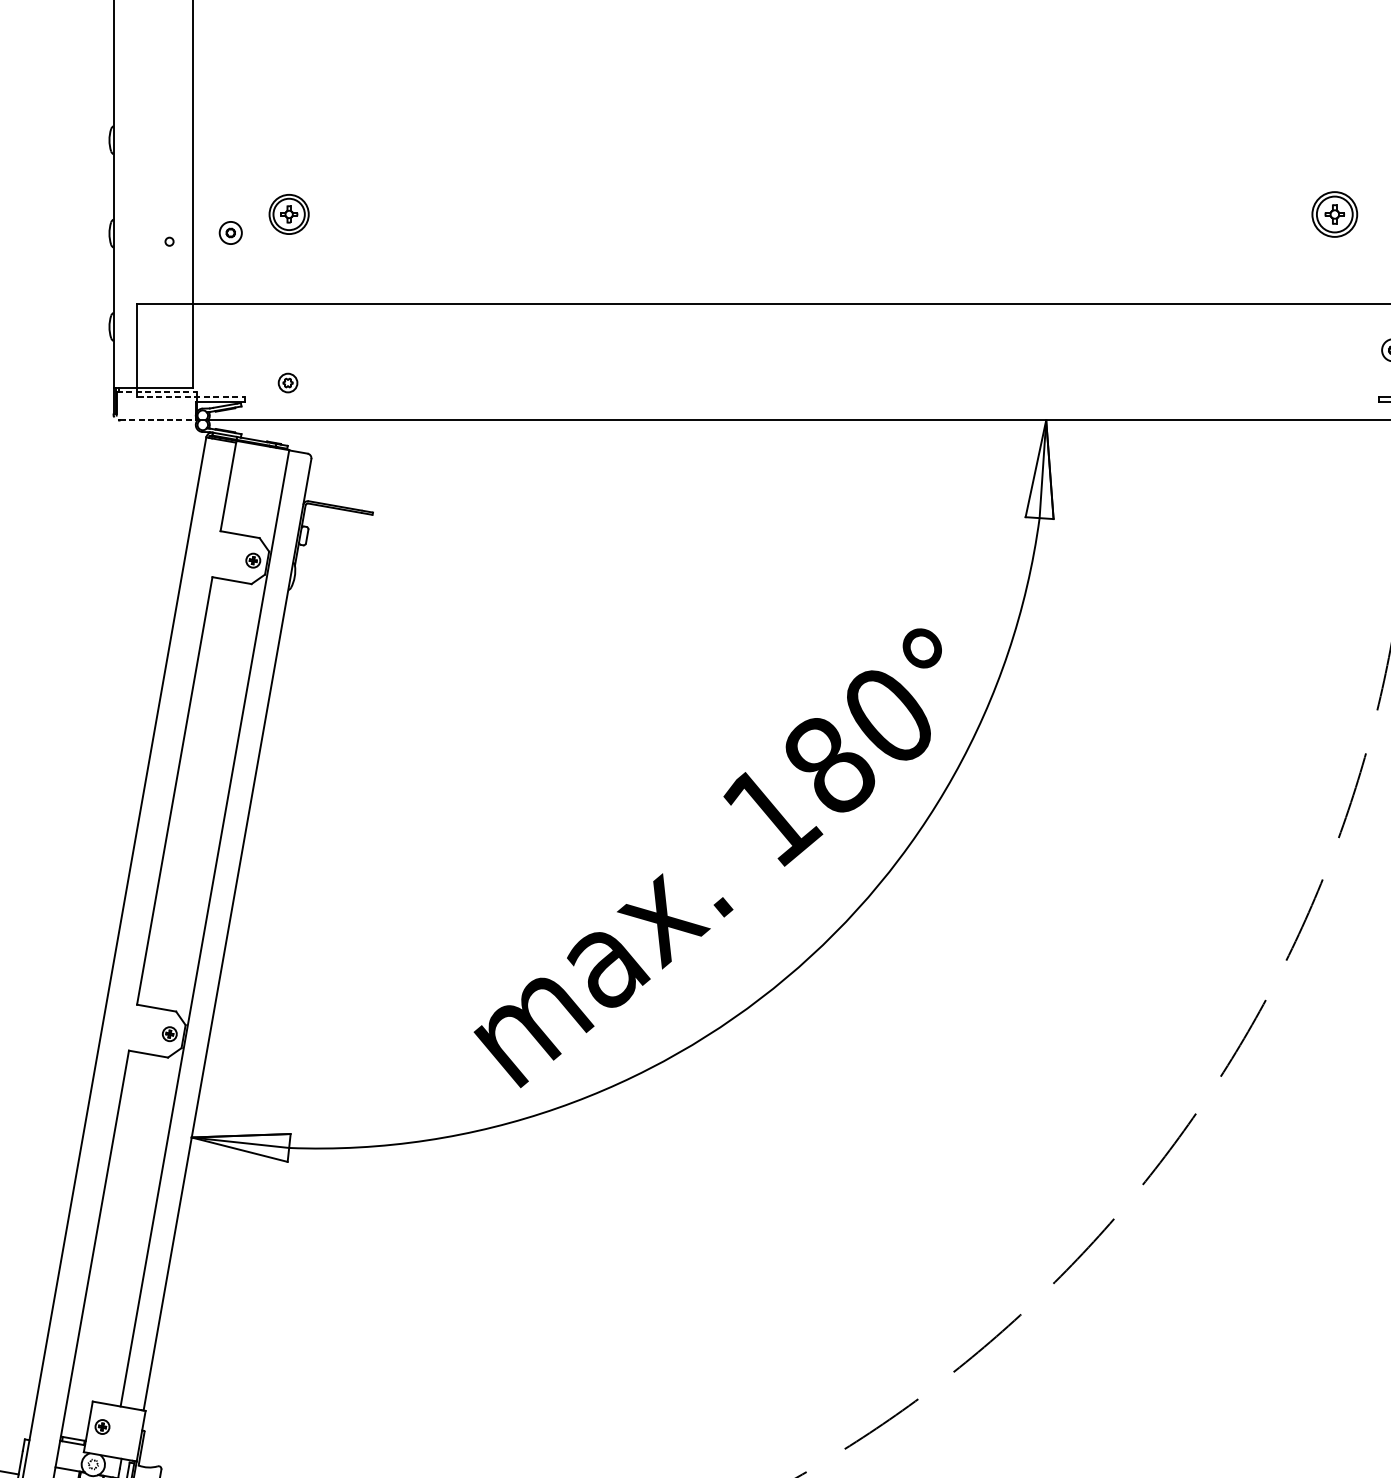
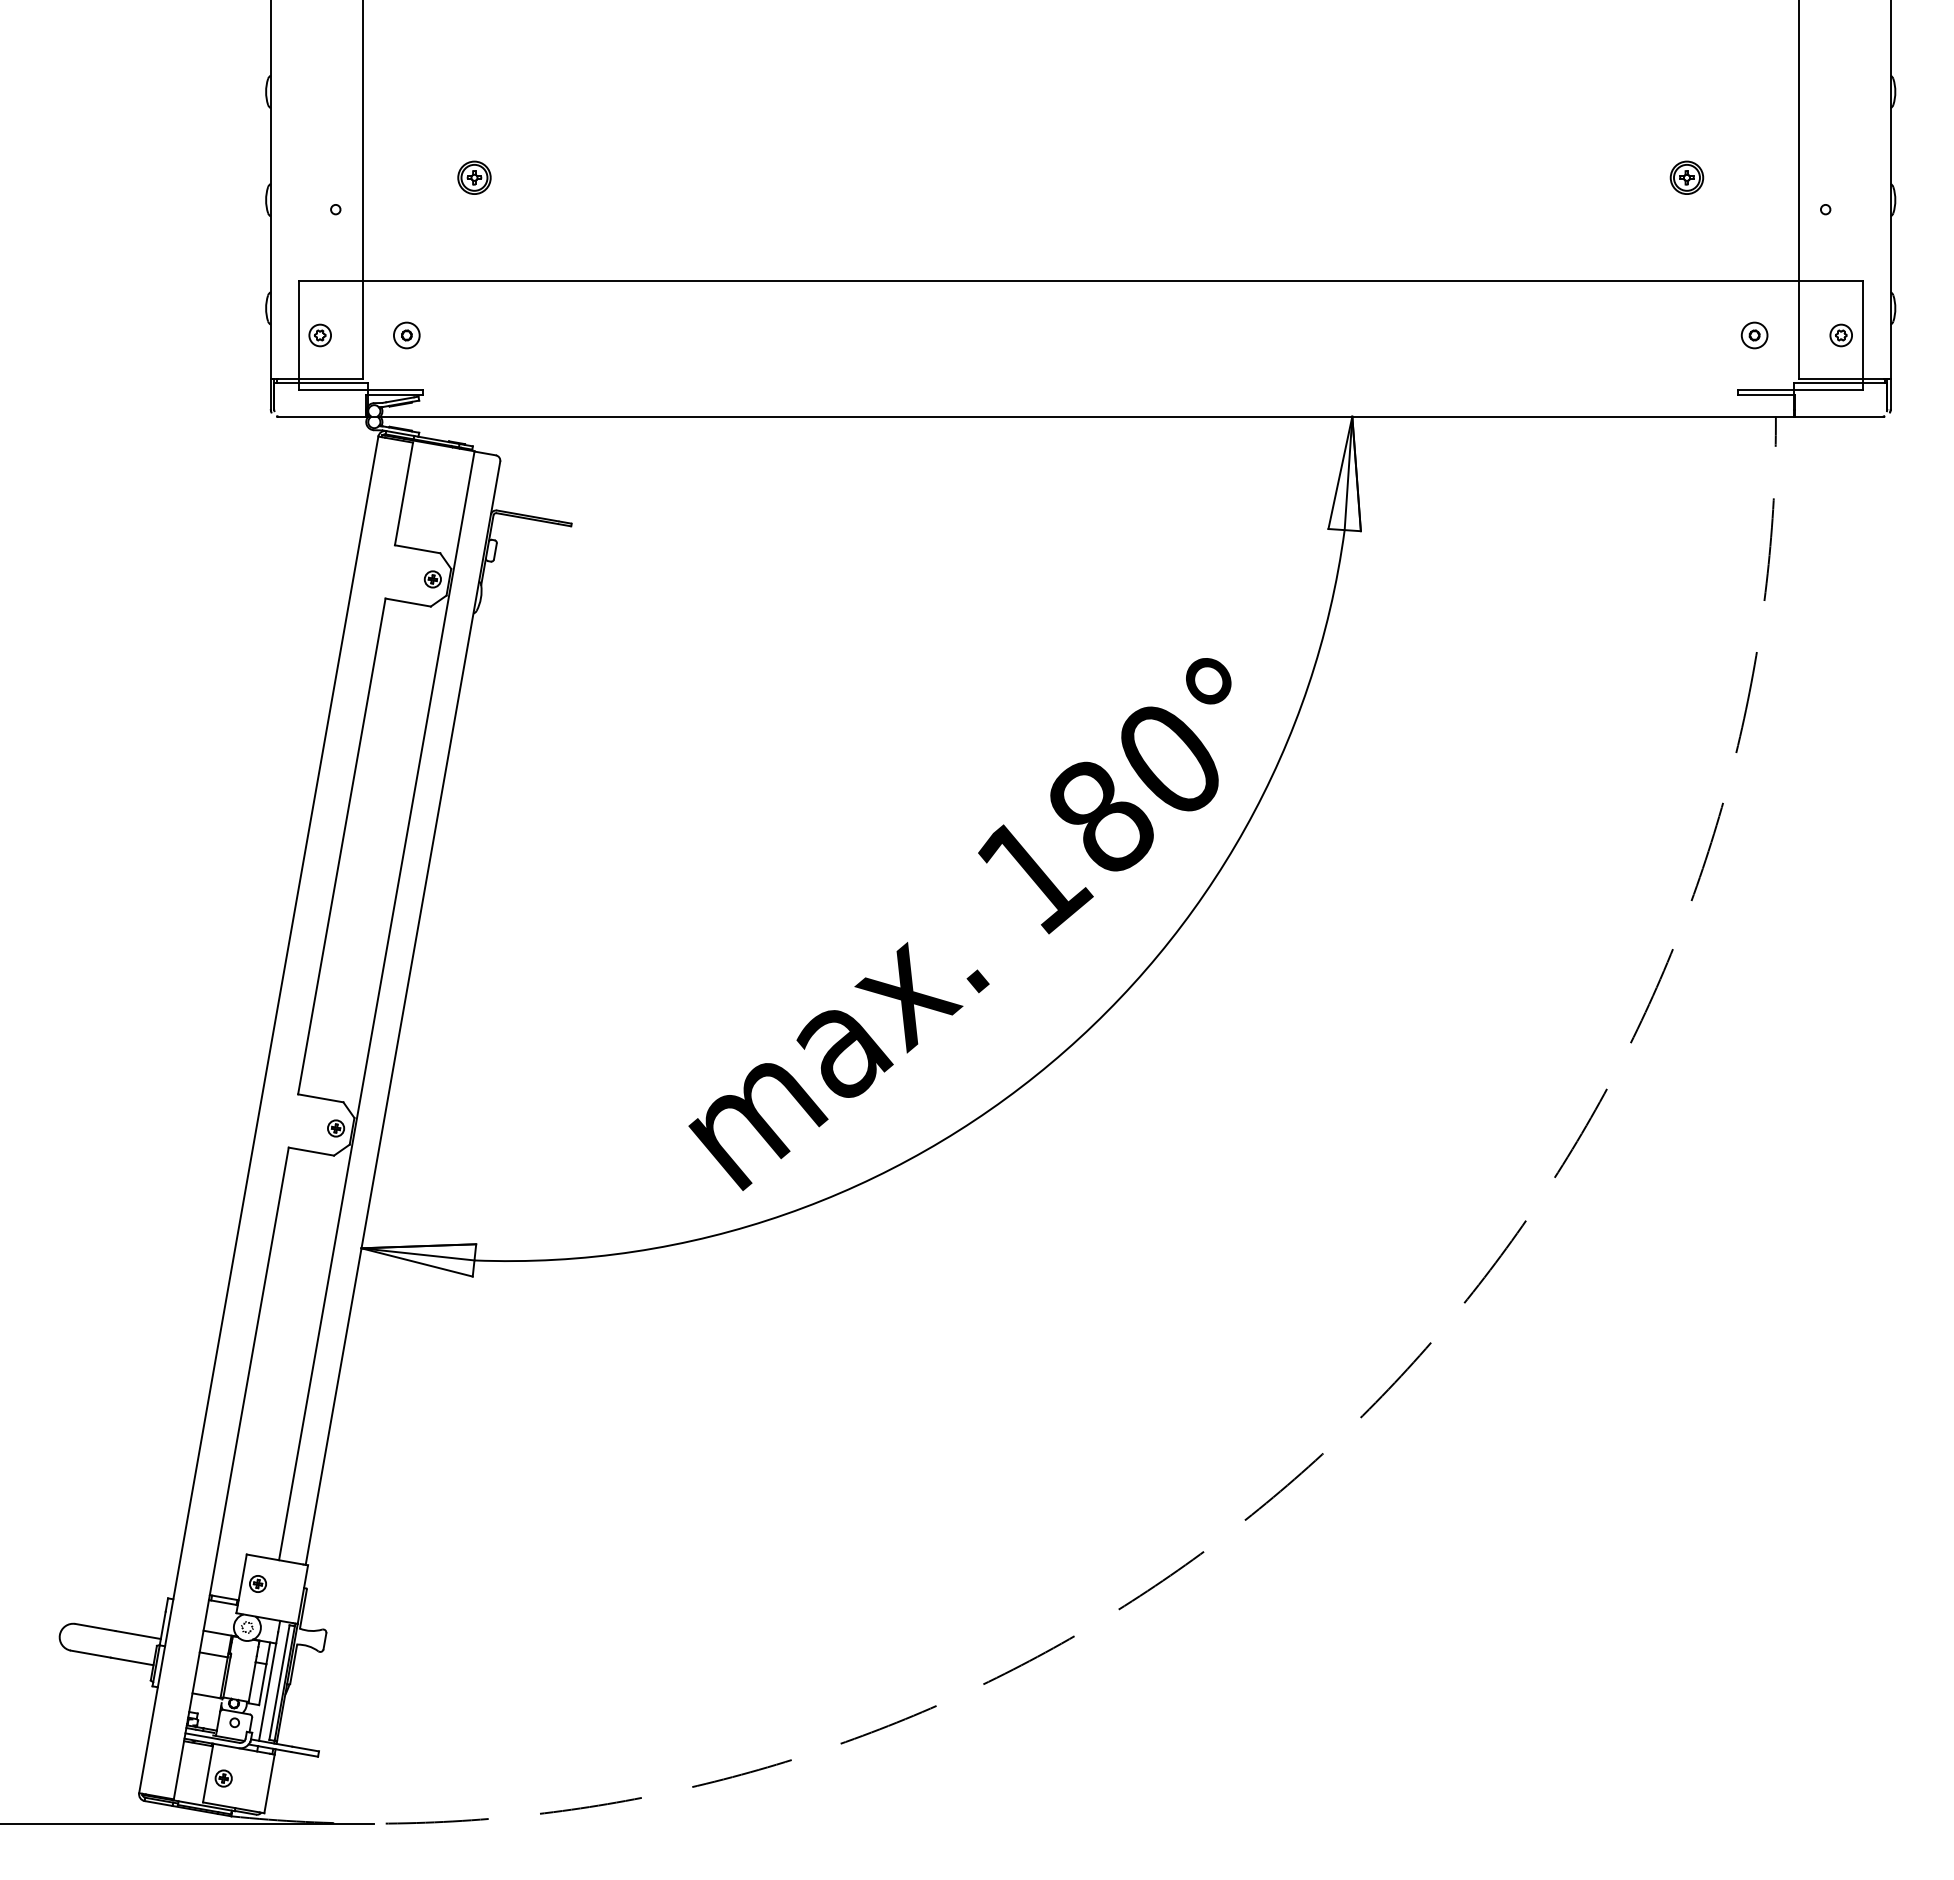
part: (289, 214) -> (474, 177), size x0.71
part: (1334, 214) -> (1686, 177), size x0.62
part: (230, 233) -> (406, 335), moved
part: (287, 383) -> (319, 335), moved
line: (157, 391) -> (321, 383), dashed -> solid
line: (191, 396) -> (361, 389), dashed -> solid
line: (158, 420) -> (322, 416), dashed -> solid

